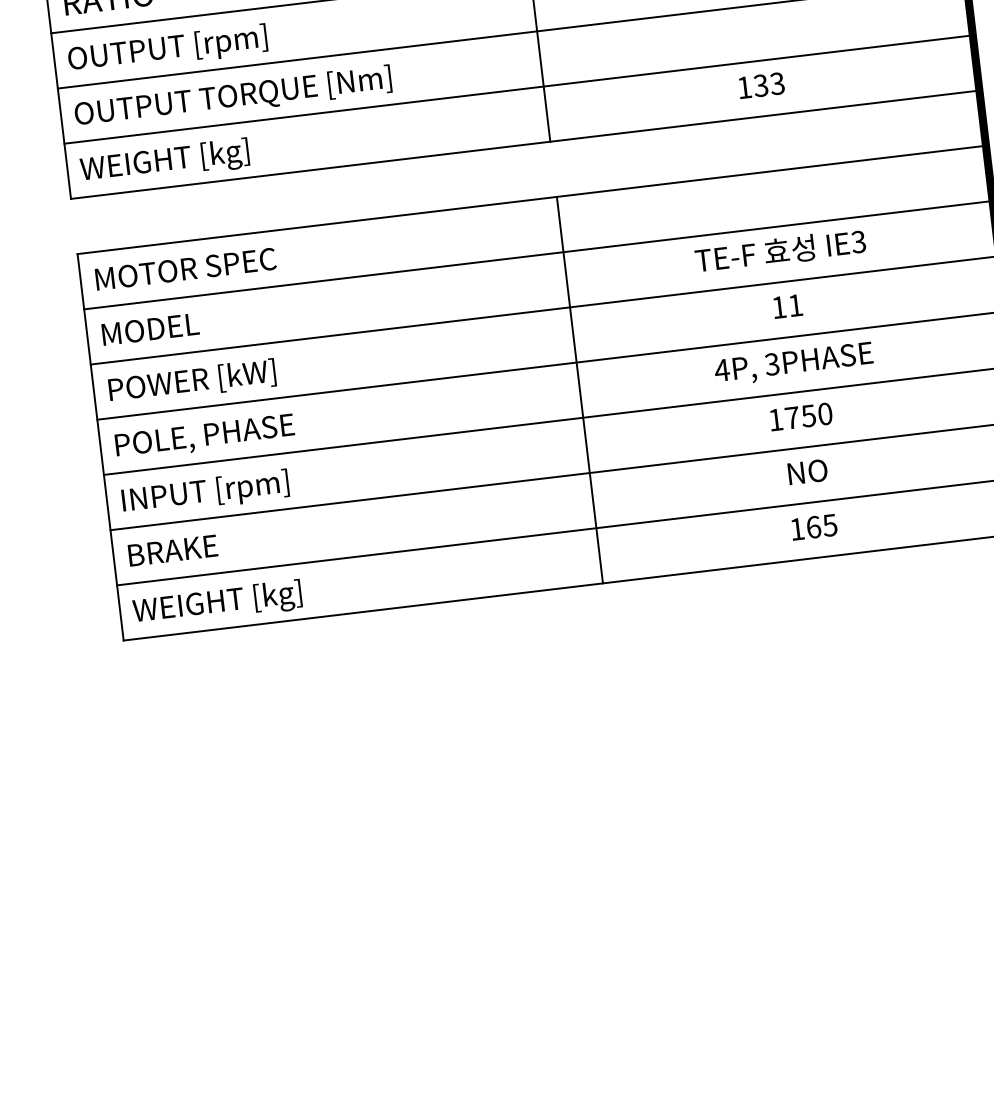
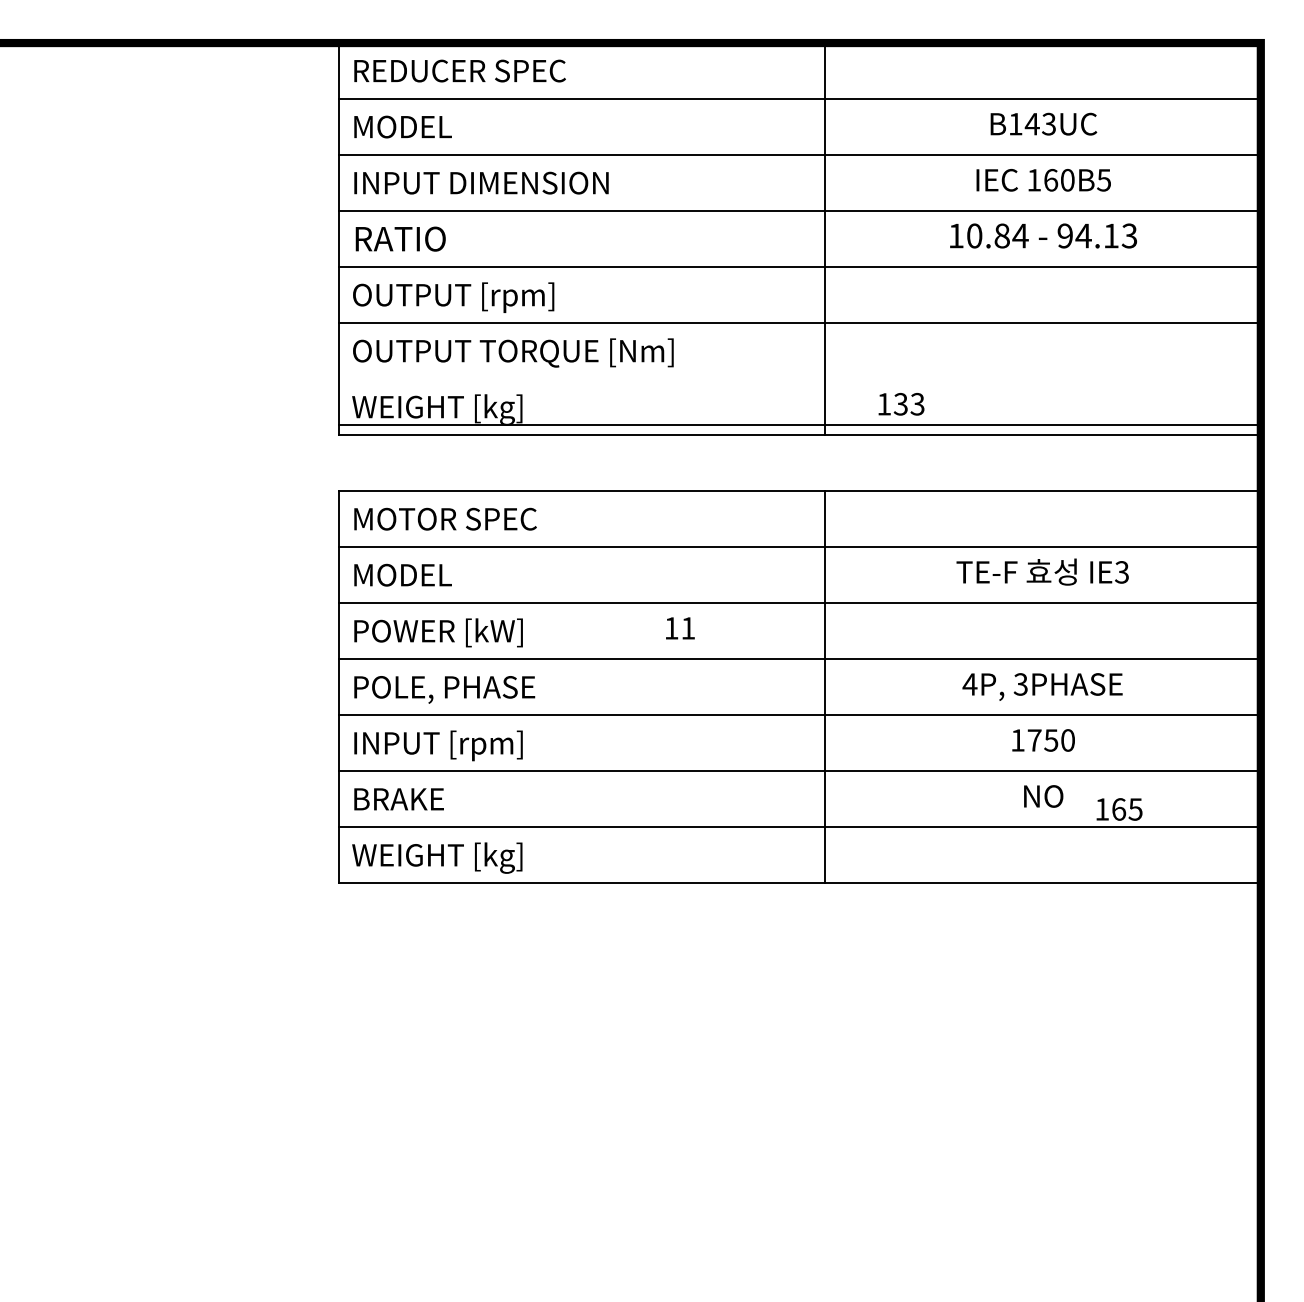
text: (761, 85) -> (901, 404), moved
line: (518, 89) -> (799, 425), moved
text: (787, 306) -> (680, 628), moved
text: (814, 527) -> (1119, 809), moved

